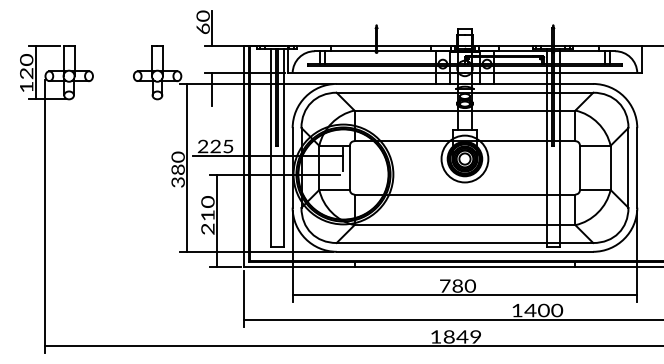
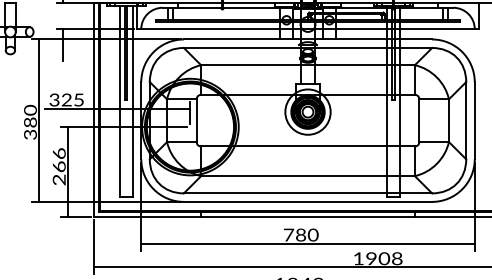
text: (202, 148) -> (54, 101), 225 -> 325
text: (207, 208) -> (58, 159), 210 -> 266
text: (543, 310) -> (384, 258), 1400 -> 1908

